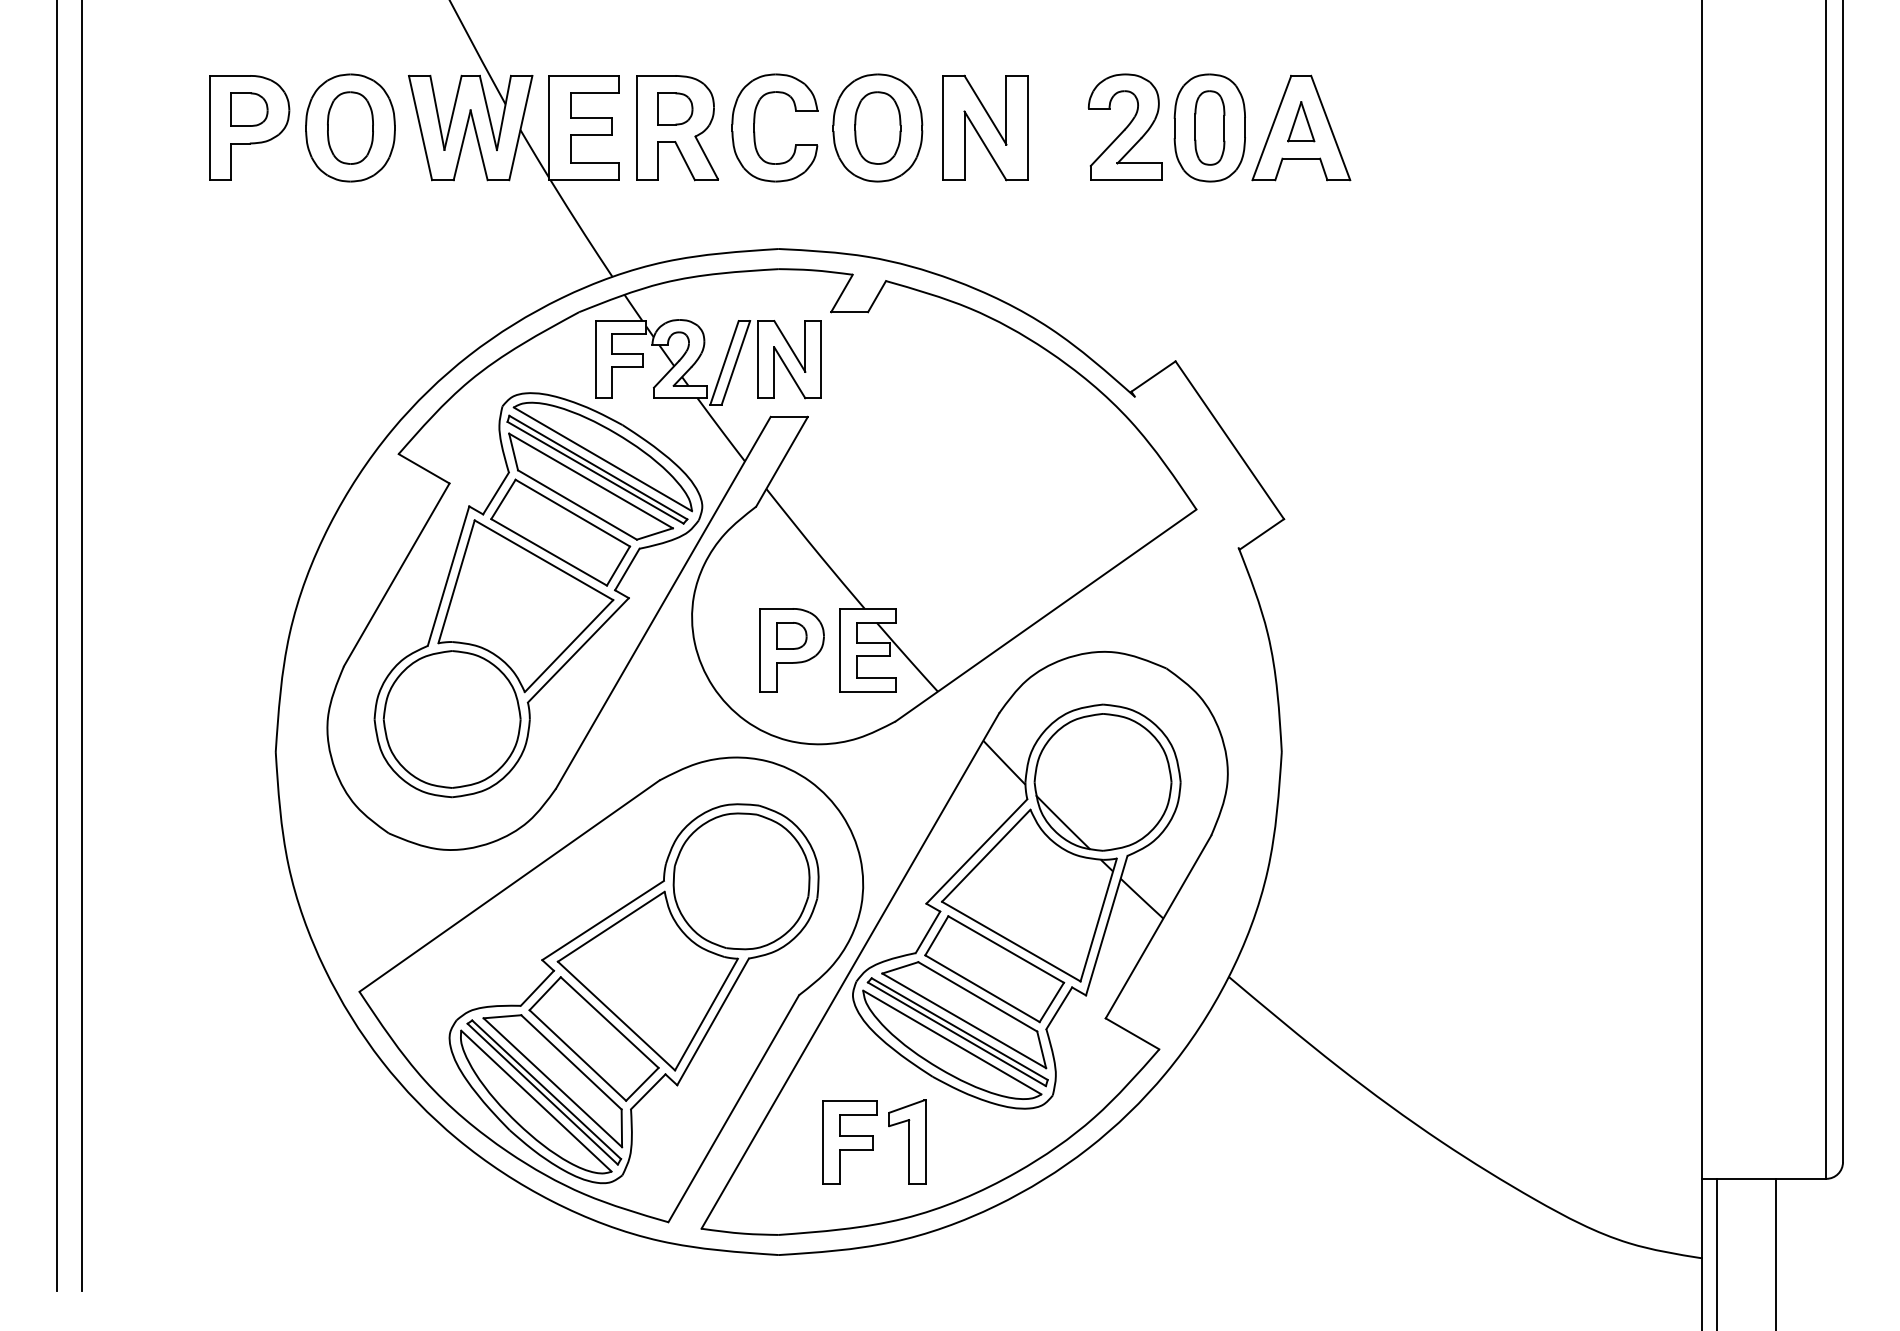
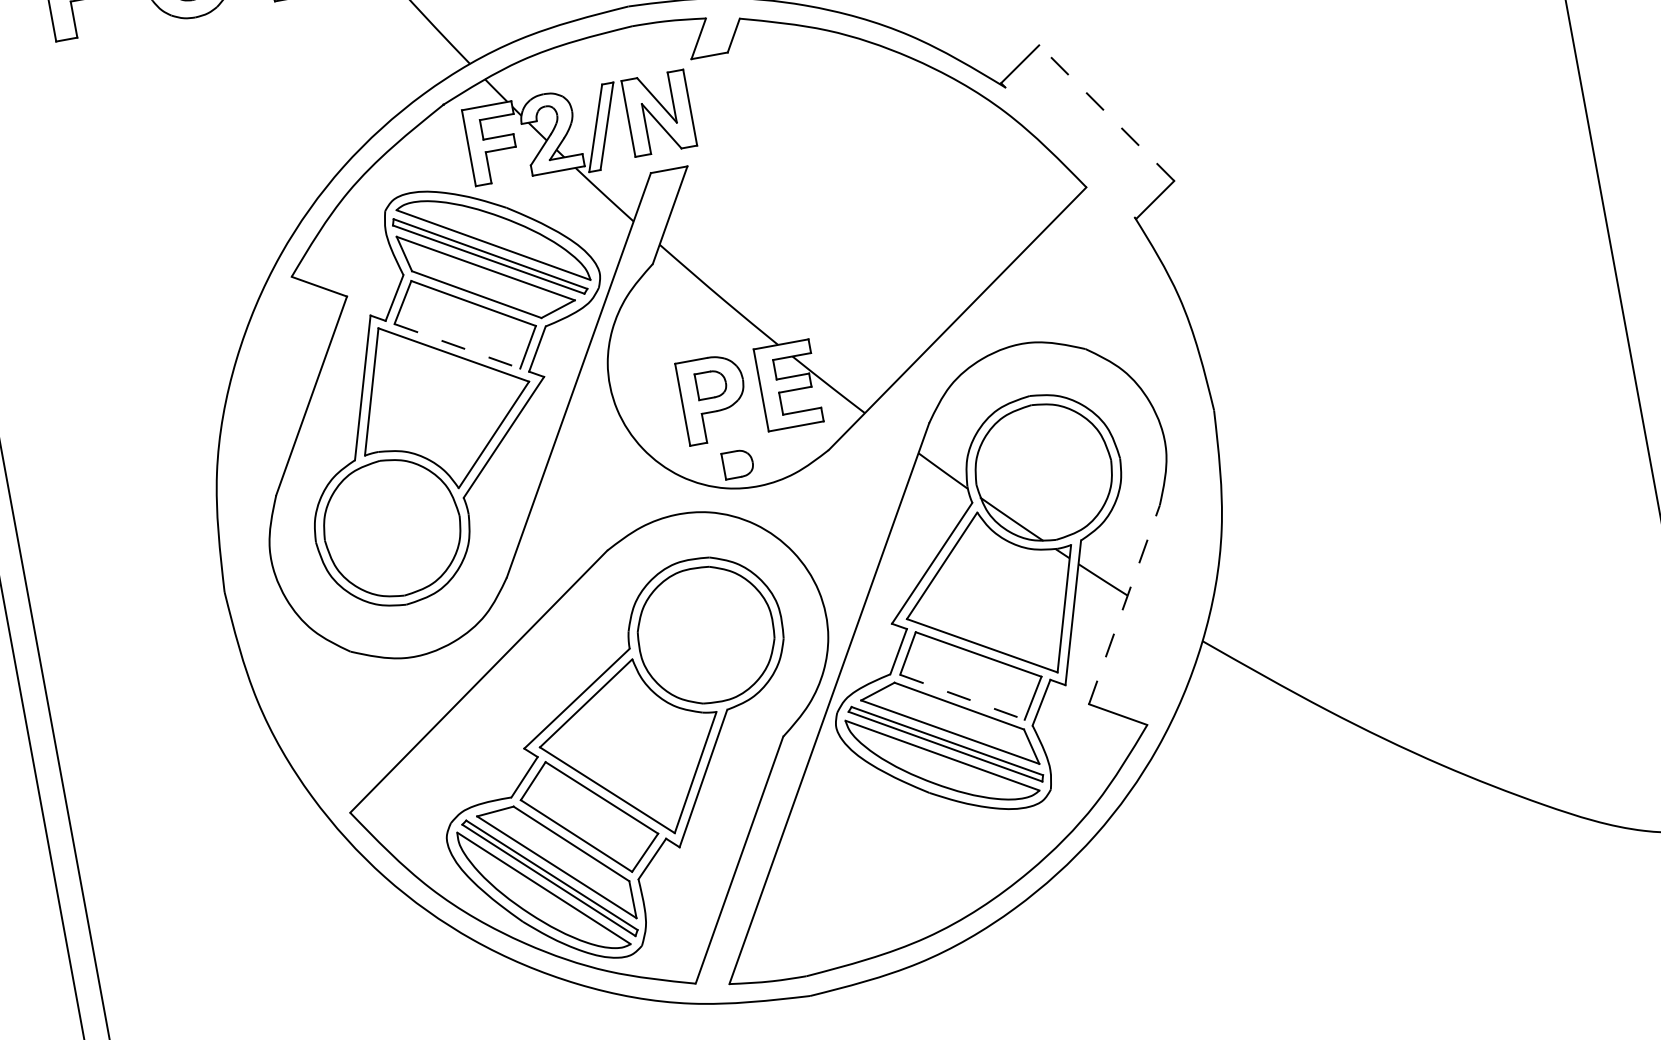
line: (1229, 440) -> (1106, 113), solid -> dashed
line: (549, 552) -> (457, 346), solid -> dashed
part: (803, 718) -> (737, 463), added
line: (1158, 927) -> (1124, 605), solid -> dashed
line: (982, 988) -> (962, 697), solid -> dashed
part: (907, 1141) -> (916, 861), removed
part: (849, 1142) -> (859, 872), removed

